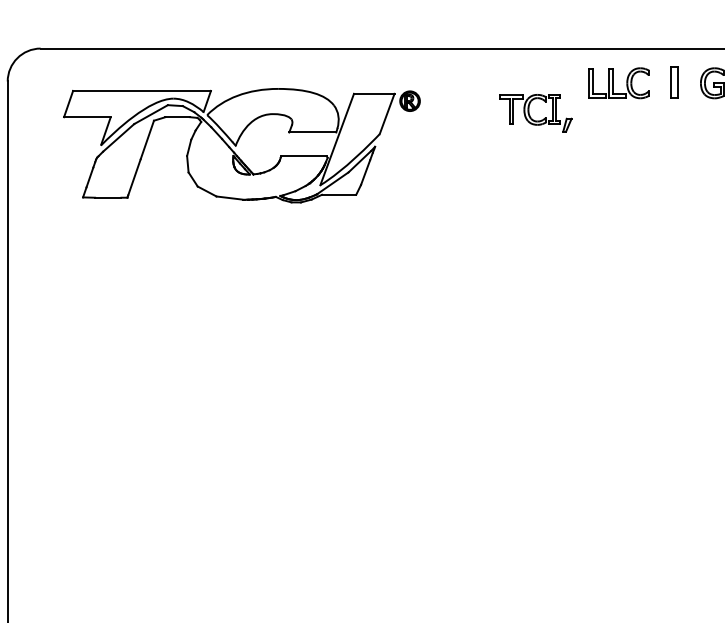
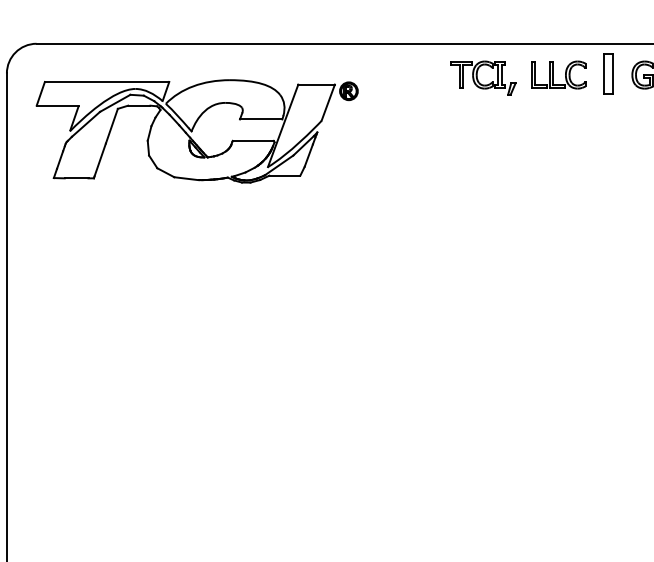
part: (674, 81) -> (608, 73), size x1.43
part: (535, 112) -> (483, 77), moved
part: (241, 145) -> (196, 131), moved

